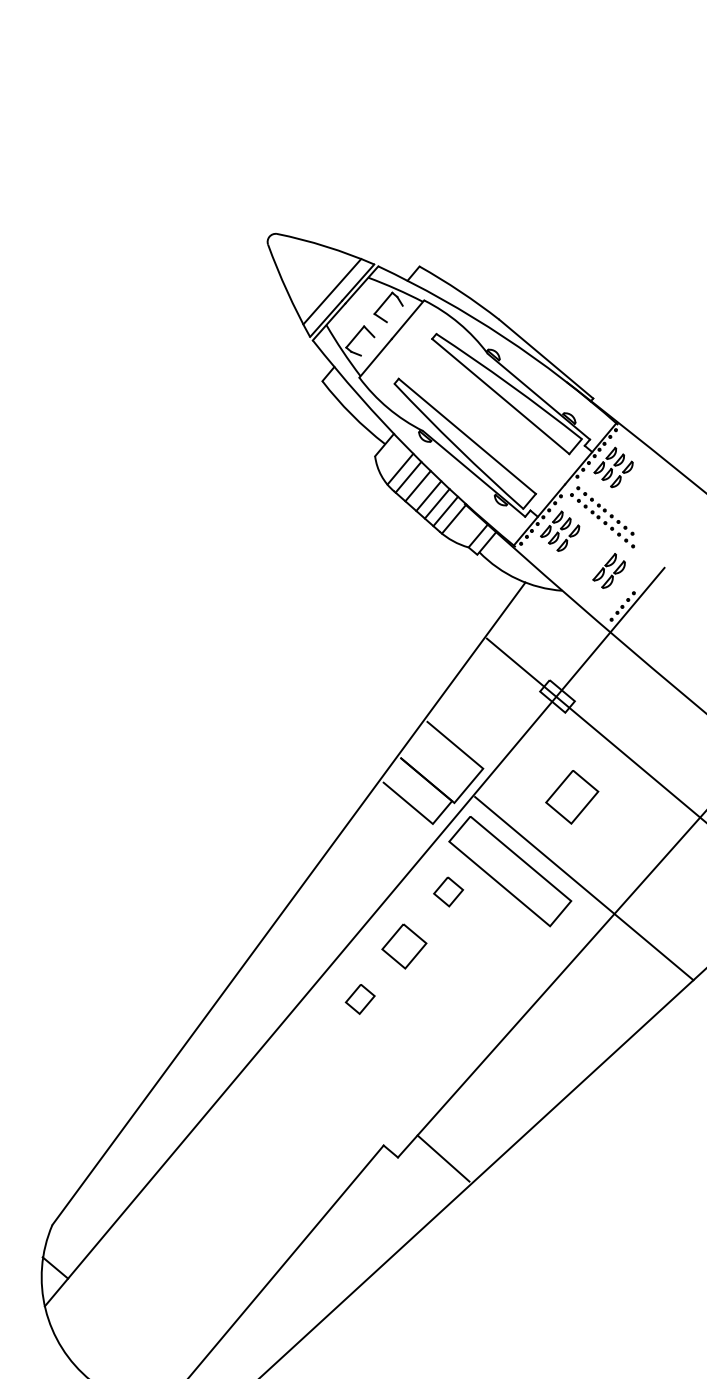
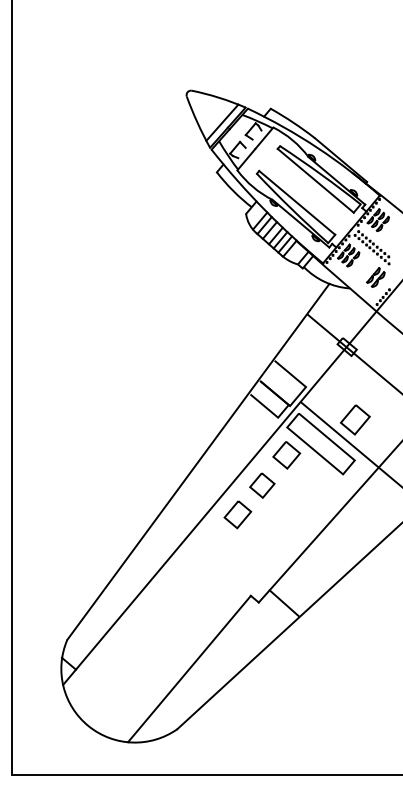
part: (570, 796) -> (354, 419), moved
part: (447, 892) -> (286, 455), size x1.67
part: (359, 998) -> (237, 514), size x1.67

